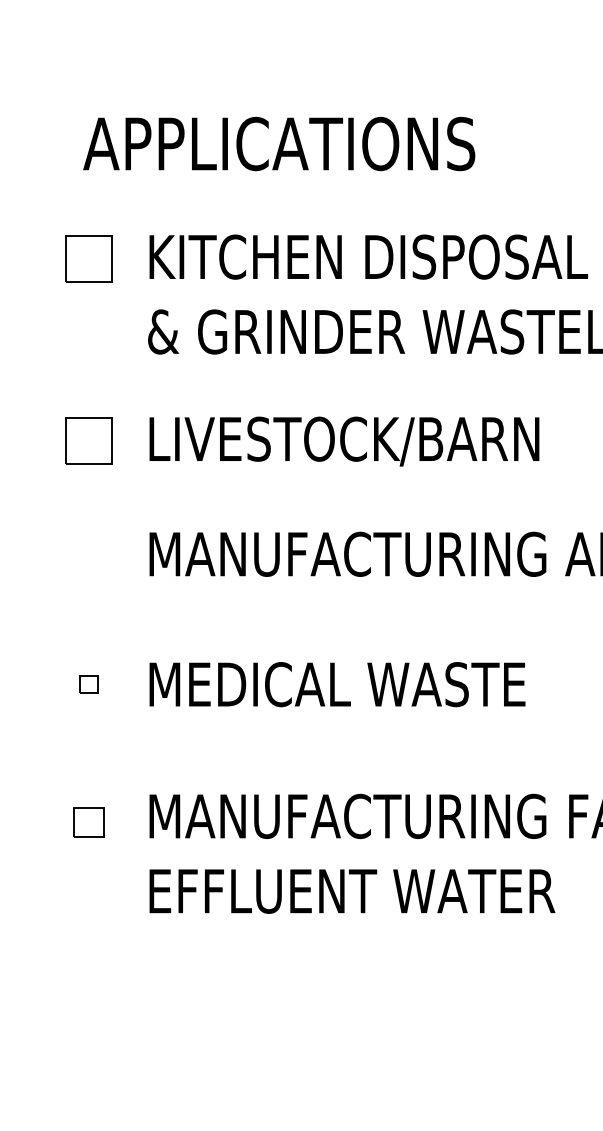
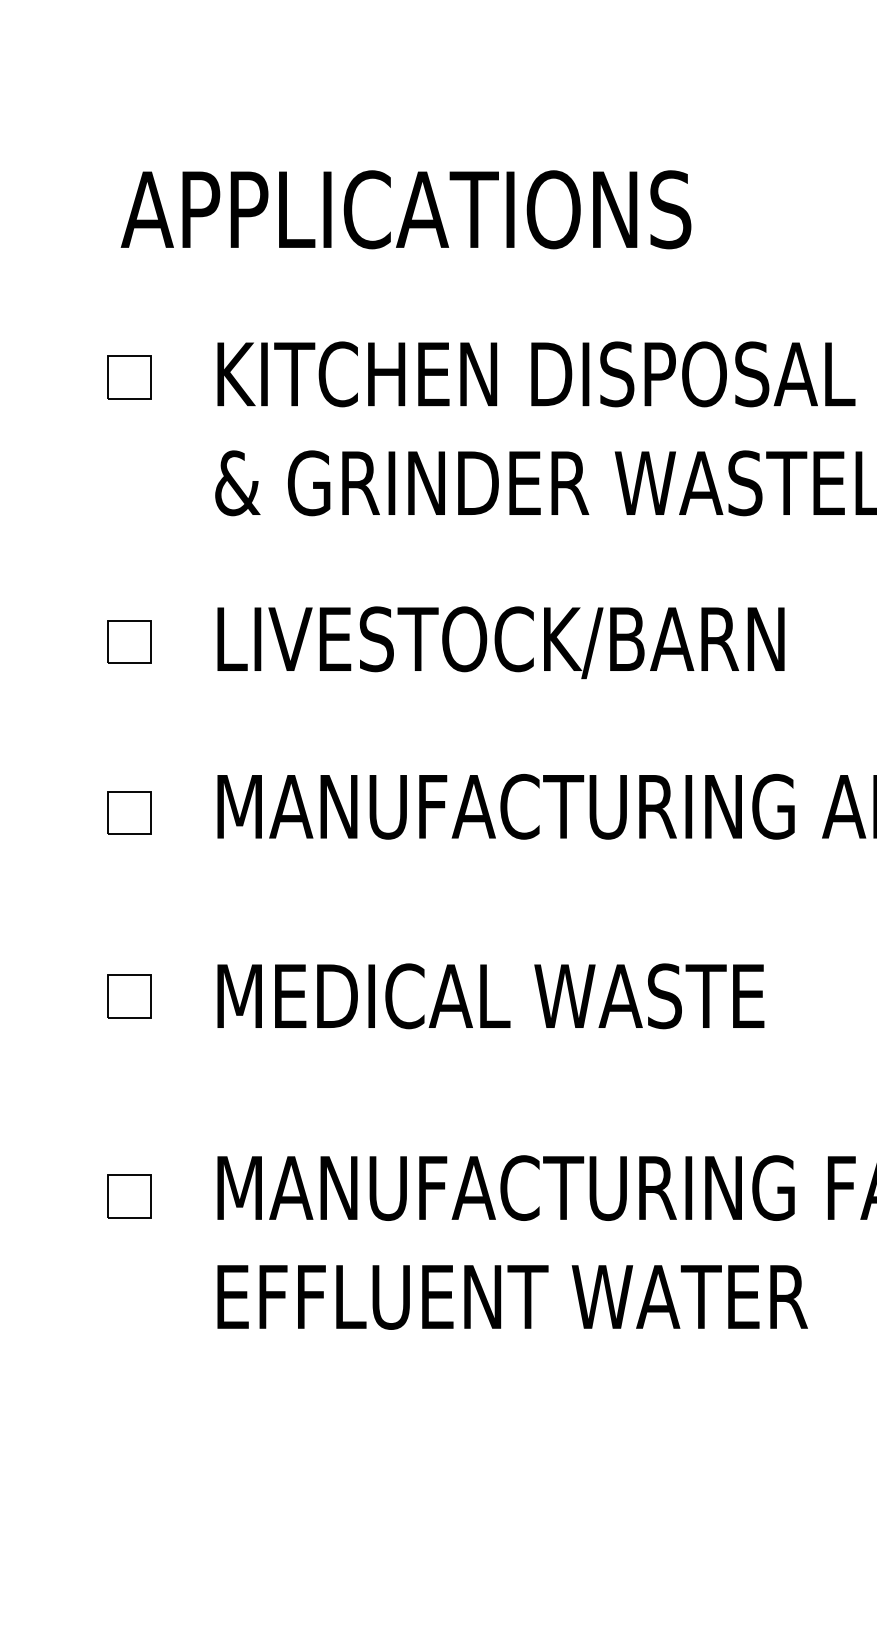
part: (88, 259) -> (128, 377), size x0.62
part: (88, 440) -> (128, 641), size x0.62
part: (88, 558) -> (128, 812), added
part: (88, 684) -> (128, 996), size x1.67

